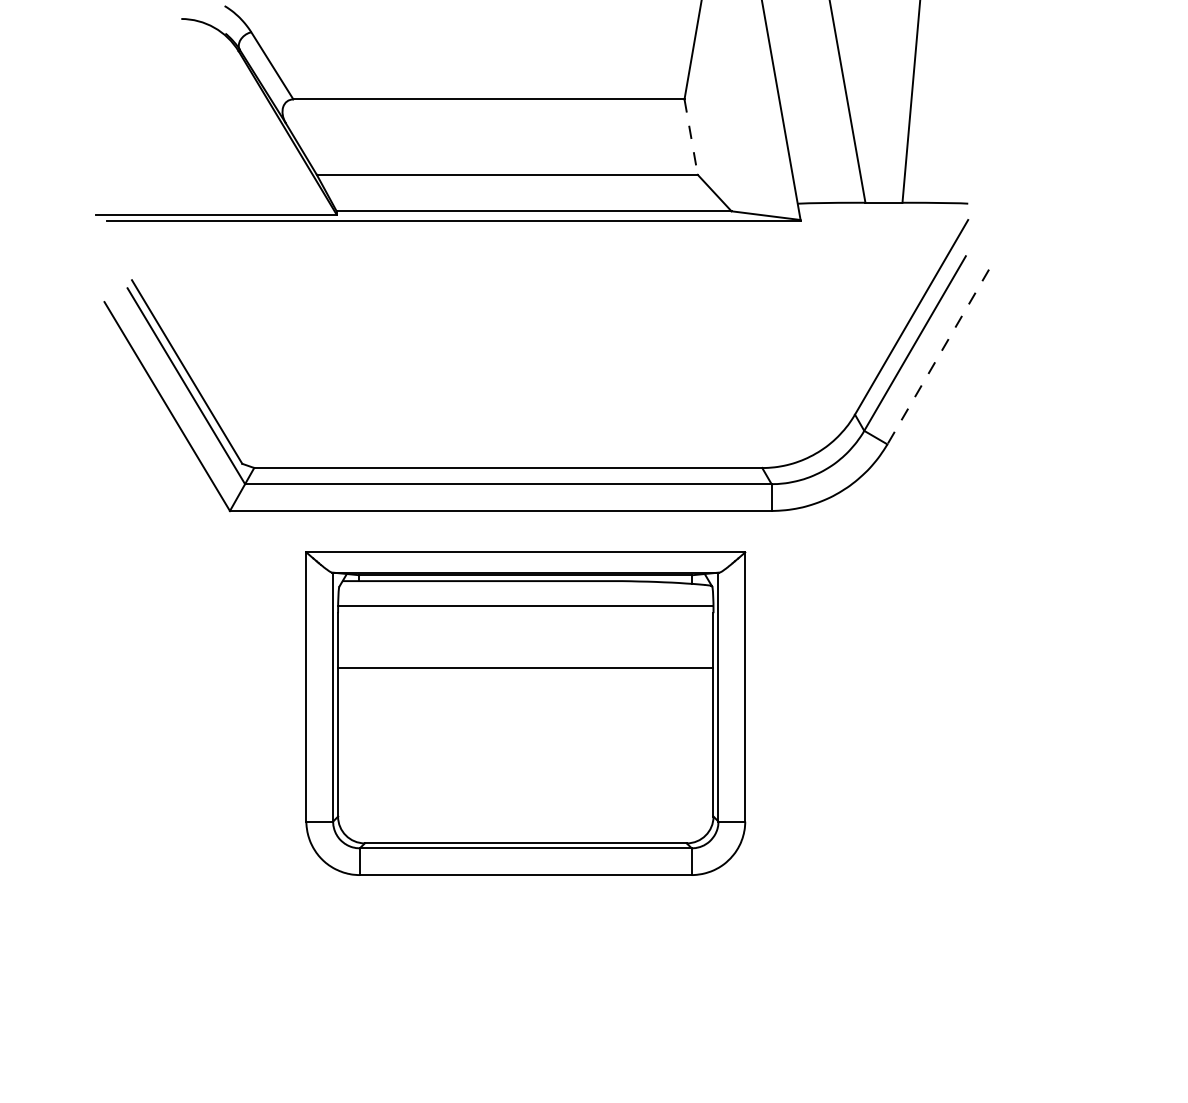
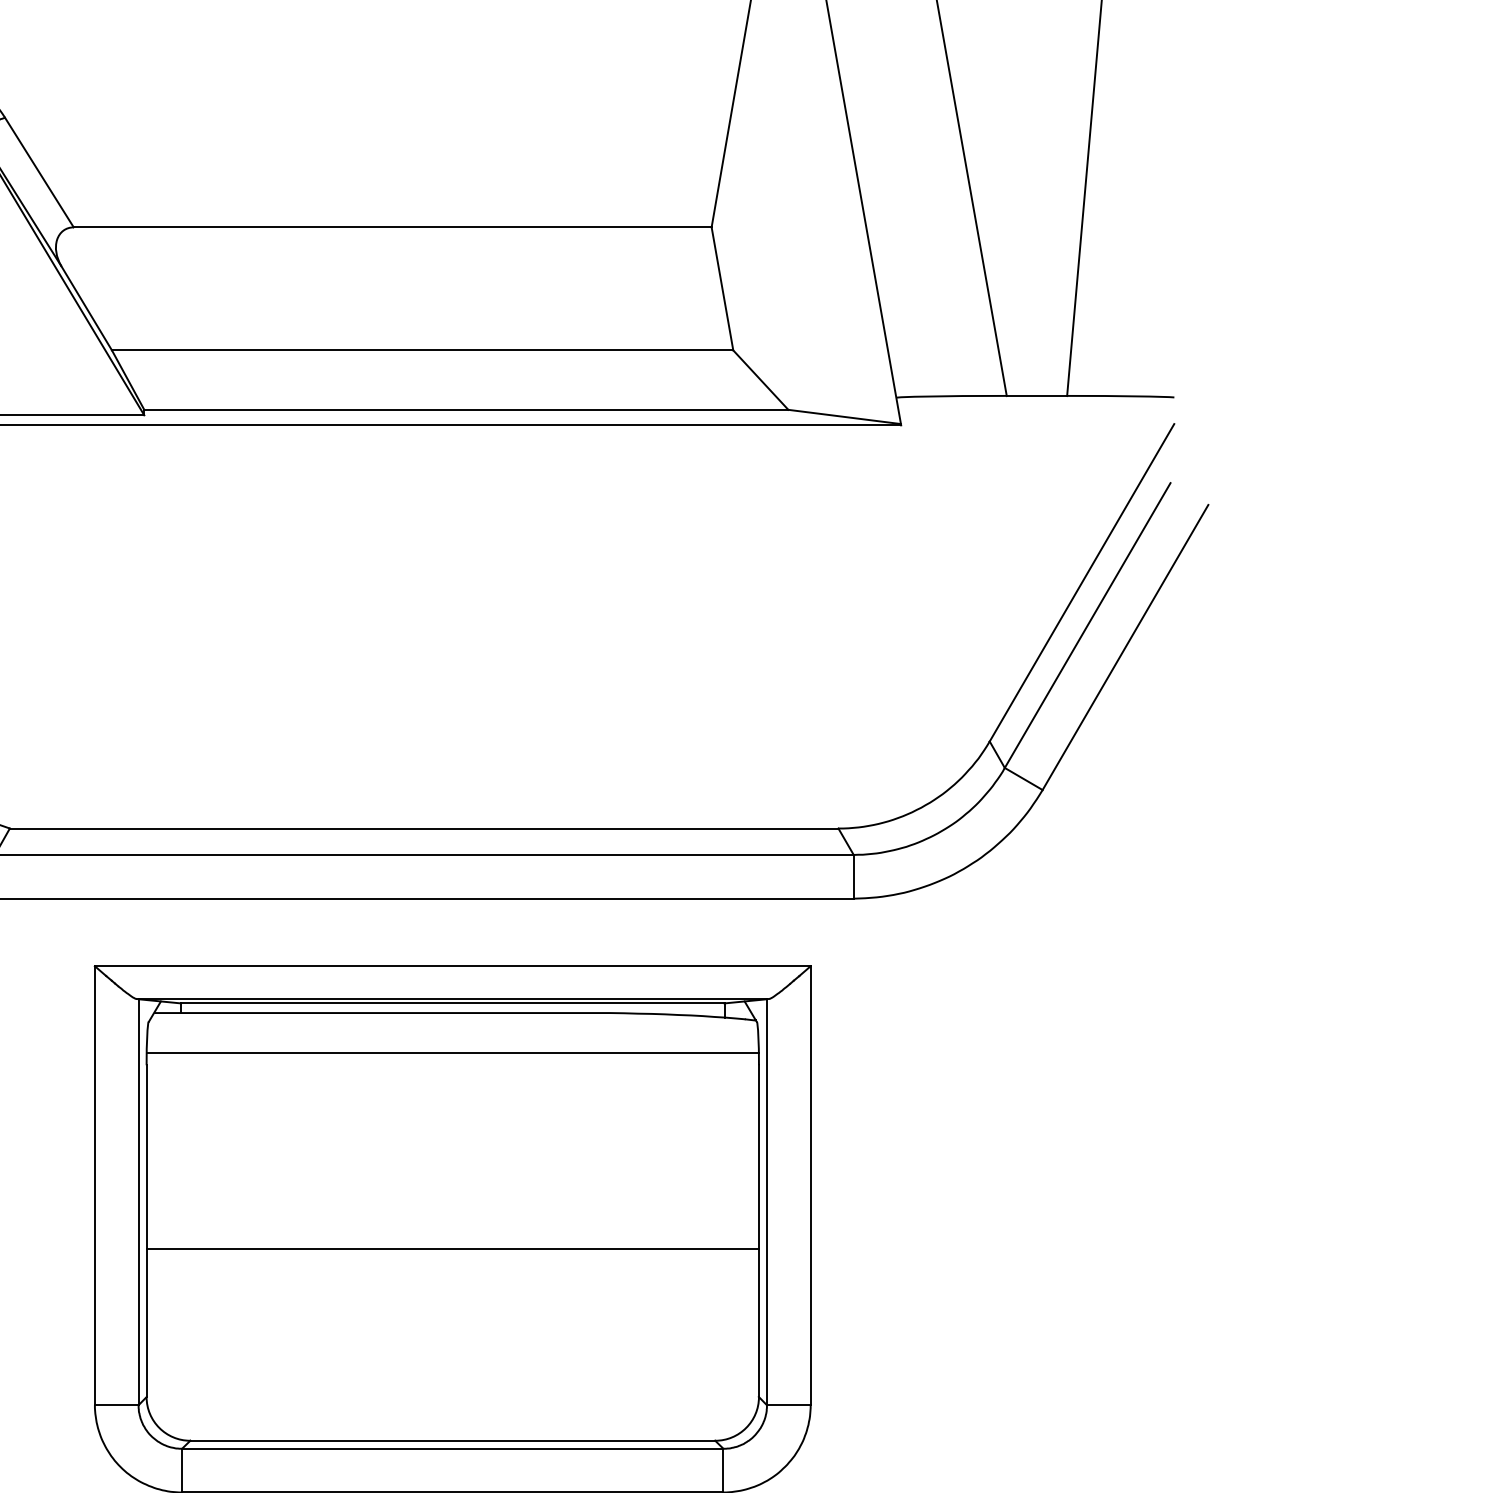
line: (691, 137) -> (723, 289), dashed -> solid
line: (938, 357) -> (1125, 648), dashed -> solid
line: (525, 668) -> (452, 1250), moved

